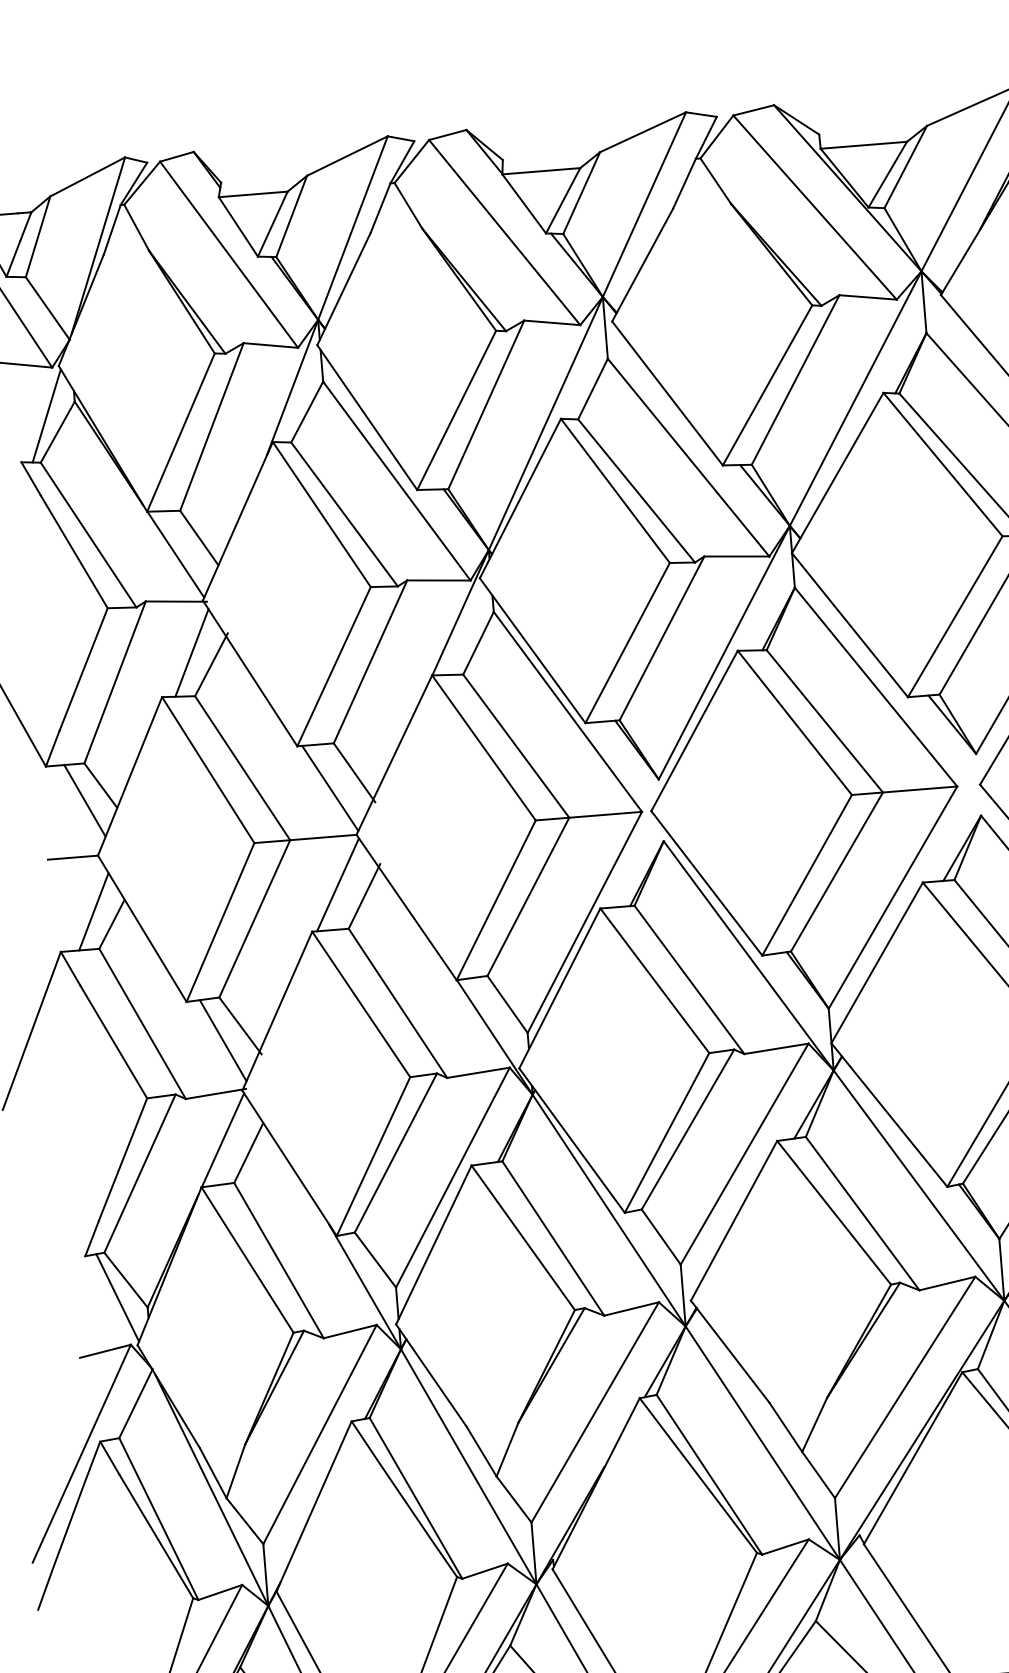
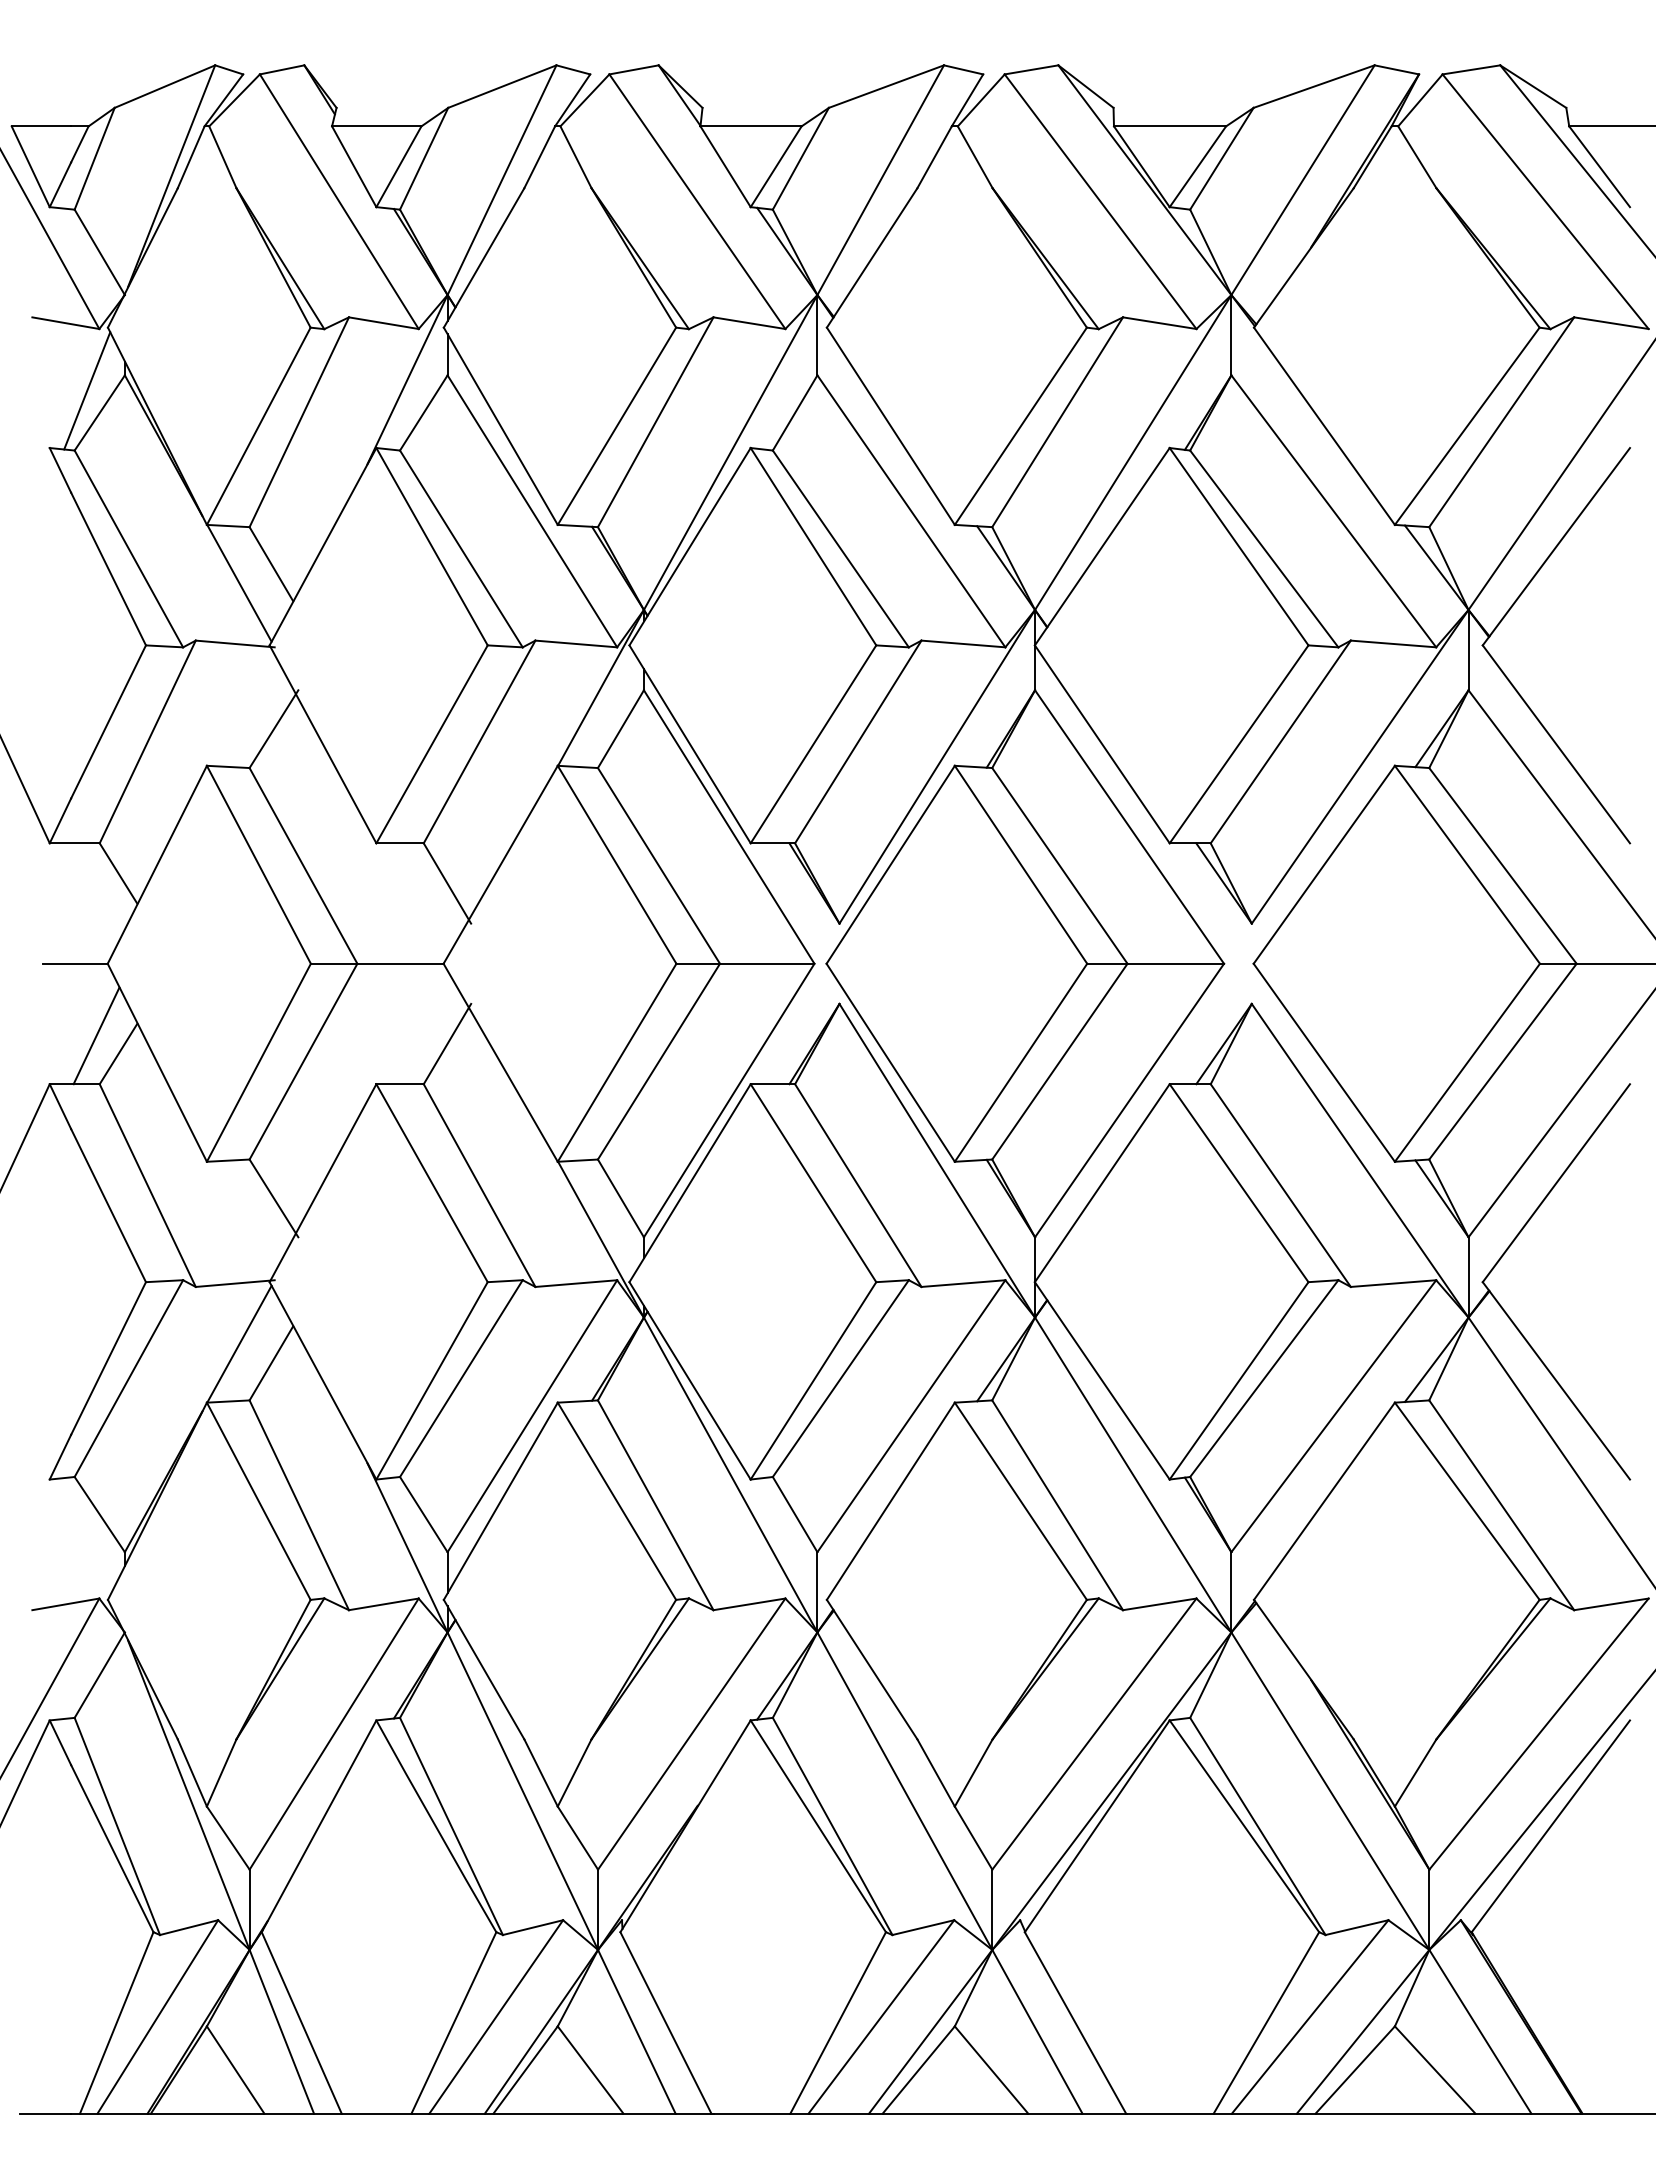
line: (191, 652) -> (249, 711), removed
line: (330, 787) -> (414, 900), removed
line: (84, 800) -> (96, 891), removed
line: (338, 884) -> (414, 1026), removed
line: (222, 1040) -> (249, 1215), removed
line: (117, 1297) -> (87, 1536), removed

